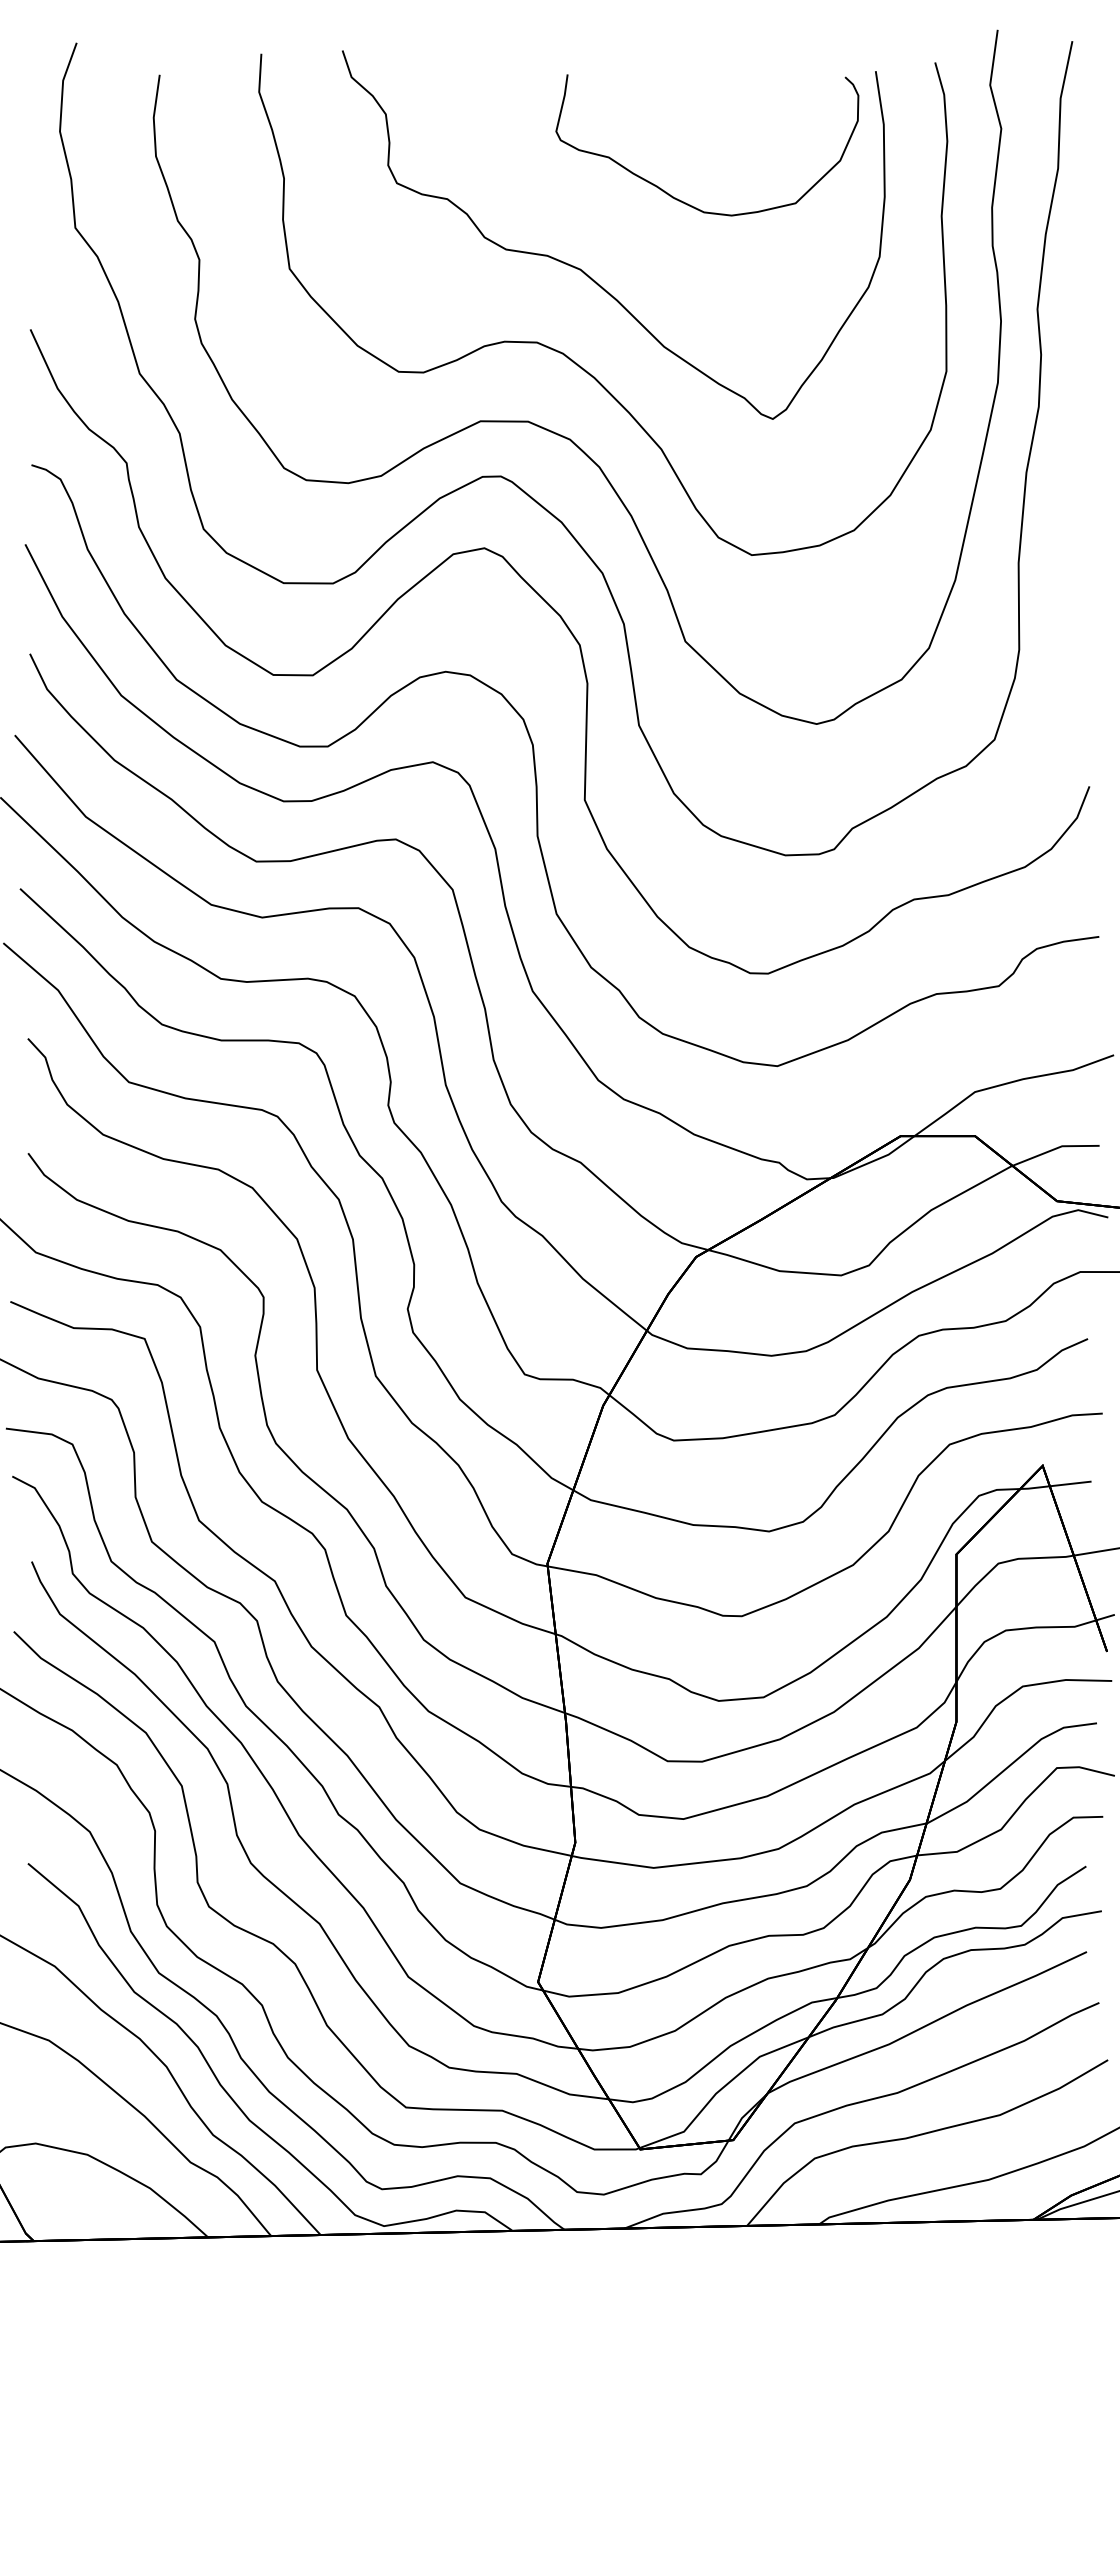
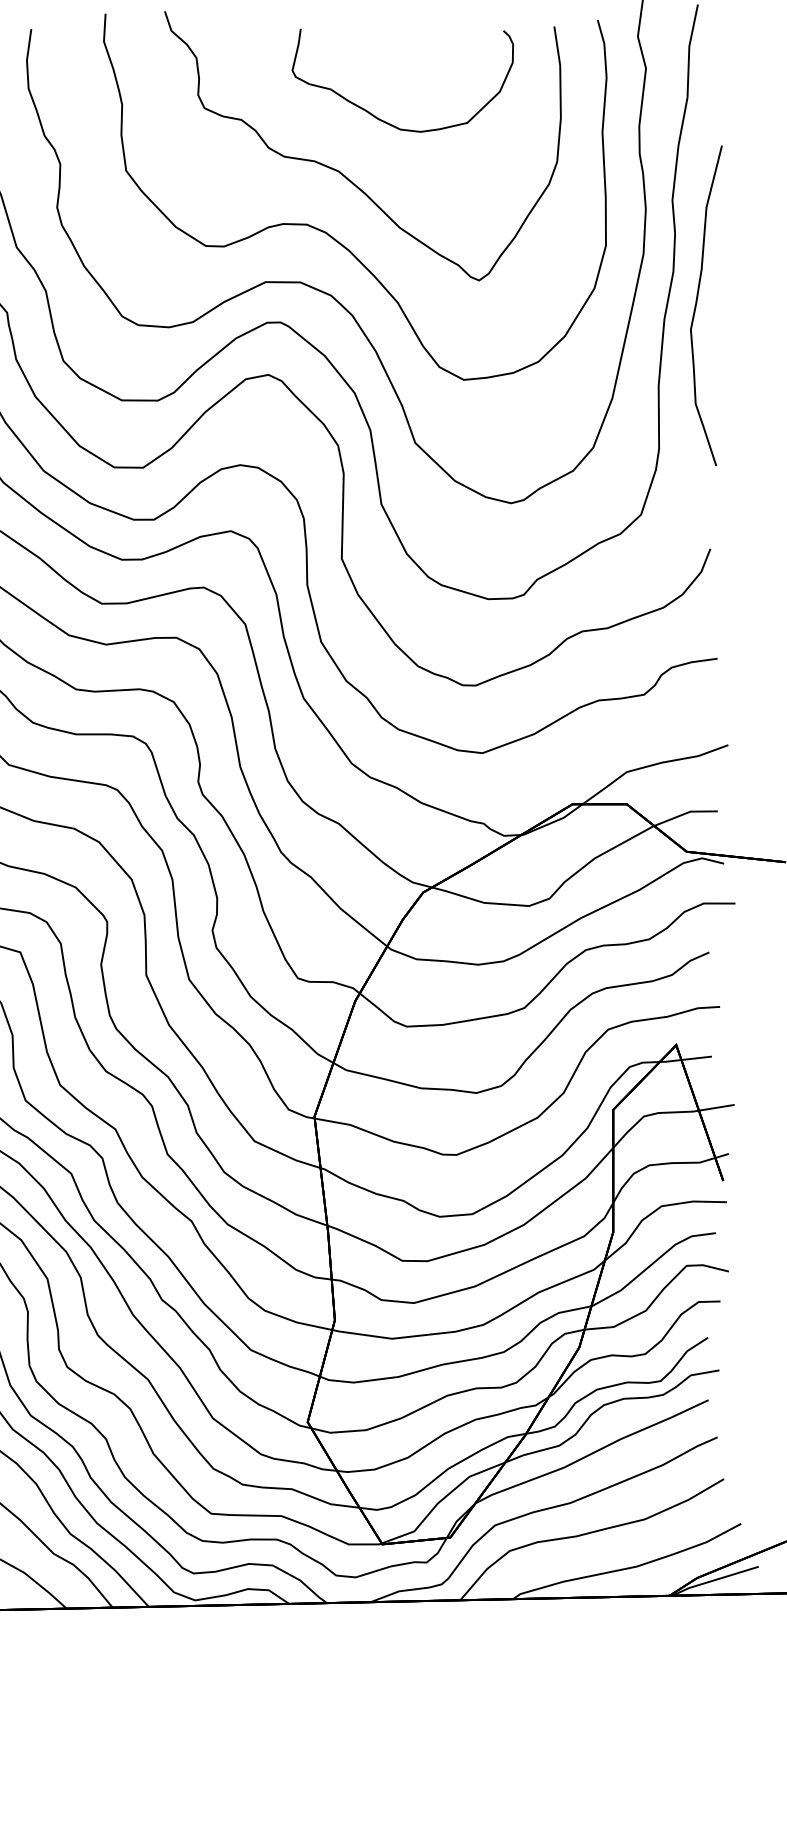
curve: (679, 199) -> (382, 120), moved
curve: (1071, 449) -> (697, 302), added

